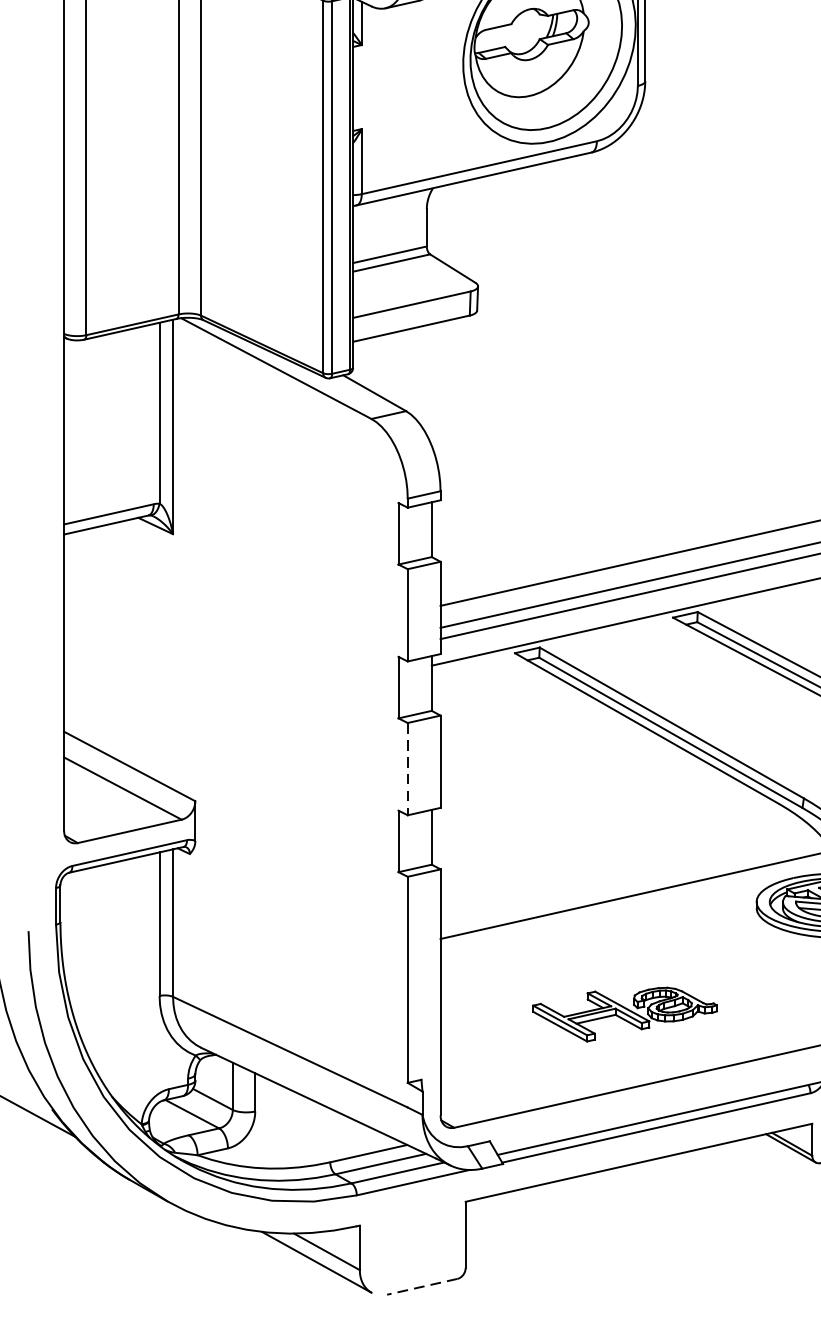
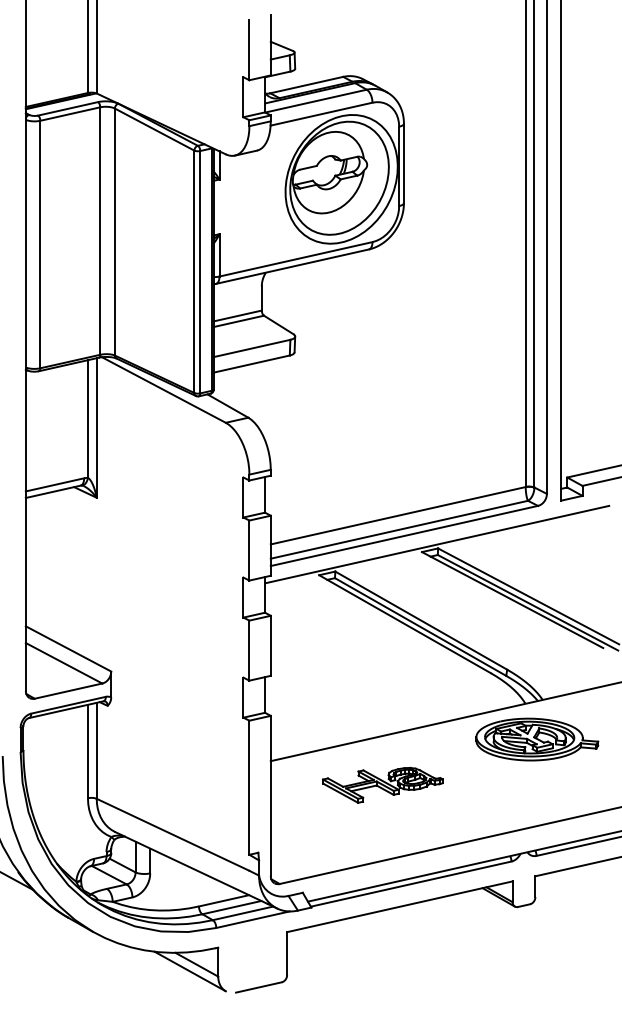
line: (407, 770) -> (249, 651), dashed -> solid
part: (624, 1014) -> (382, 785), moved
line: (421, 1286) -> (258, 987), dashed -> solid

